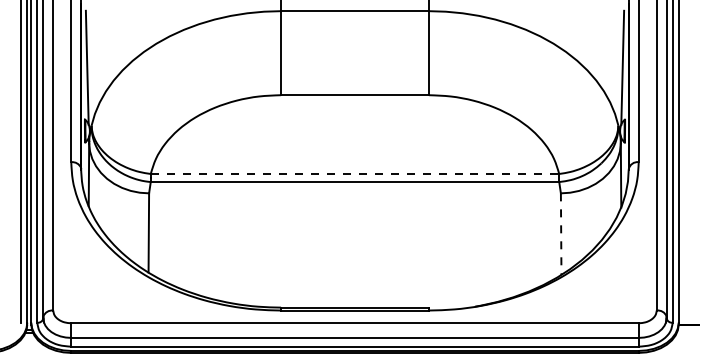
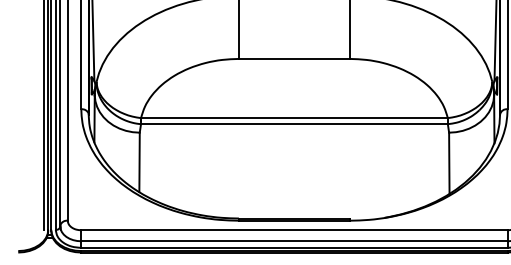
line: (355, 173) -> (294, 117), dashed -> solid
line: (561, 234) -> (449, 163), dashed -> solid

